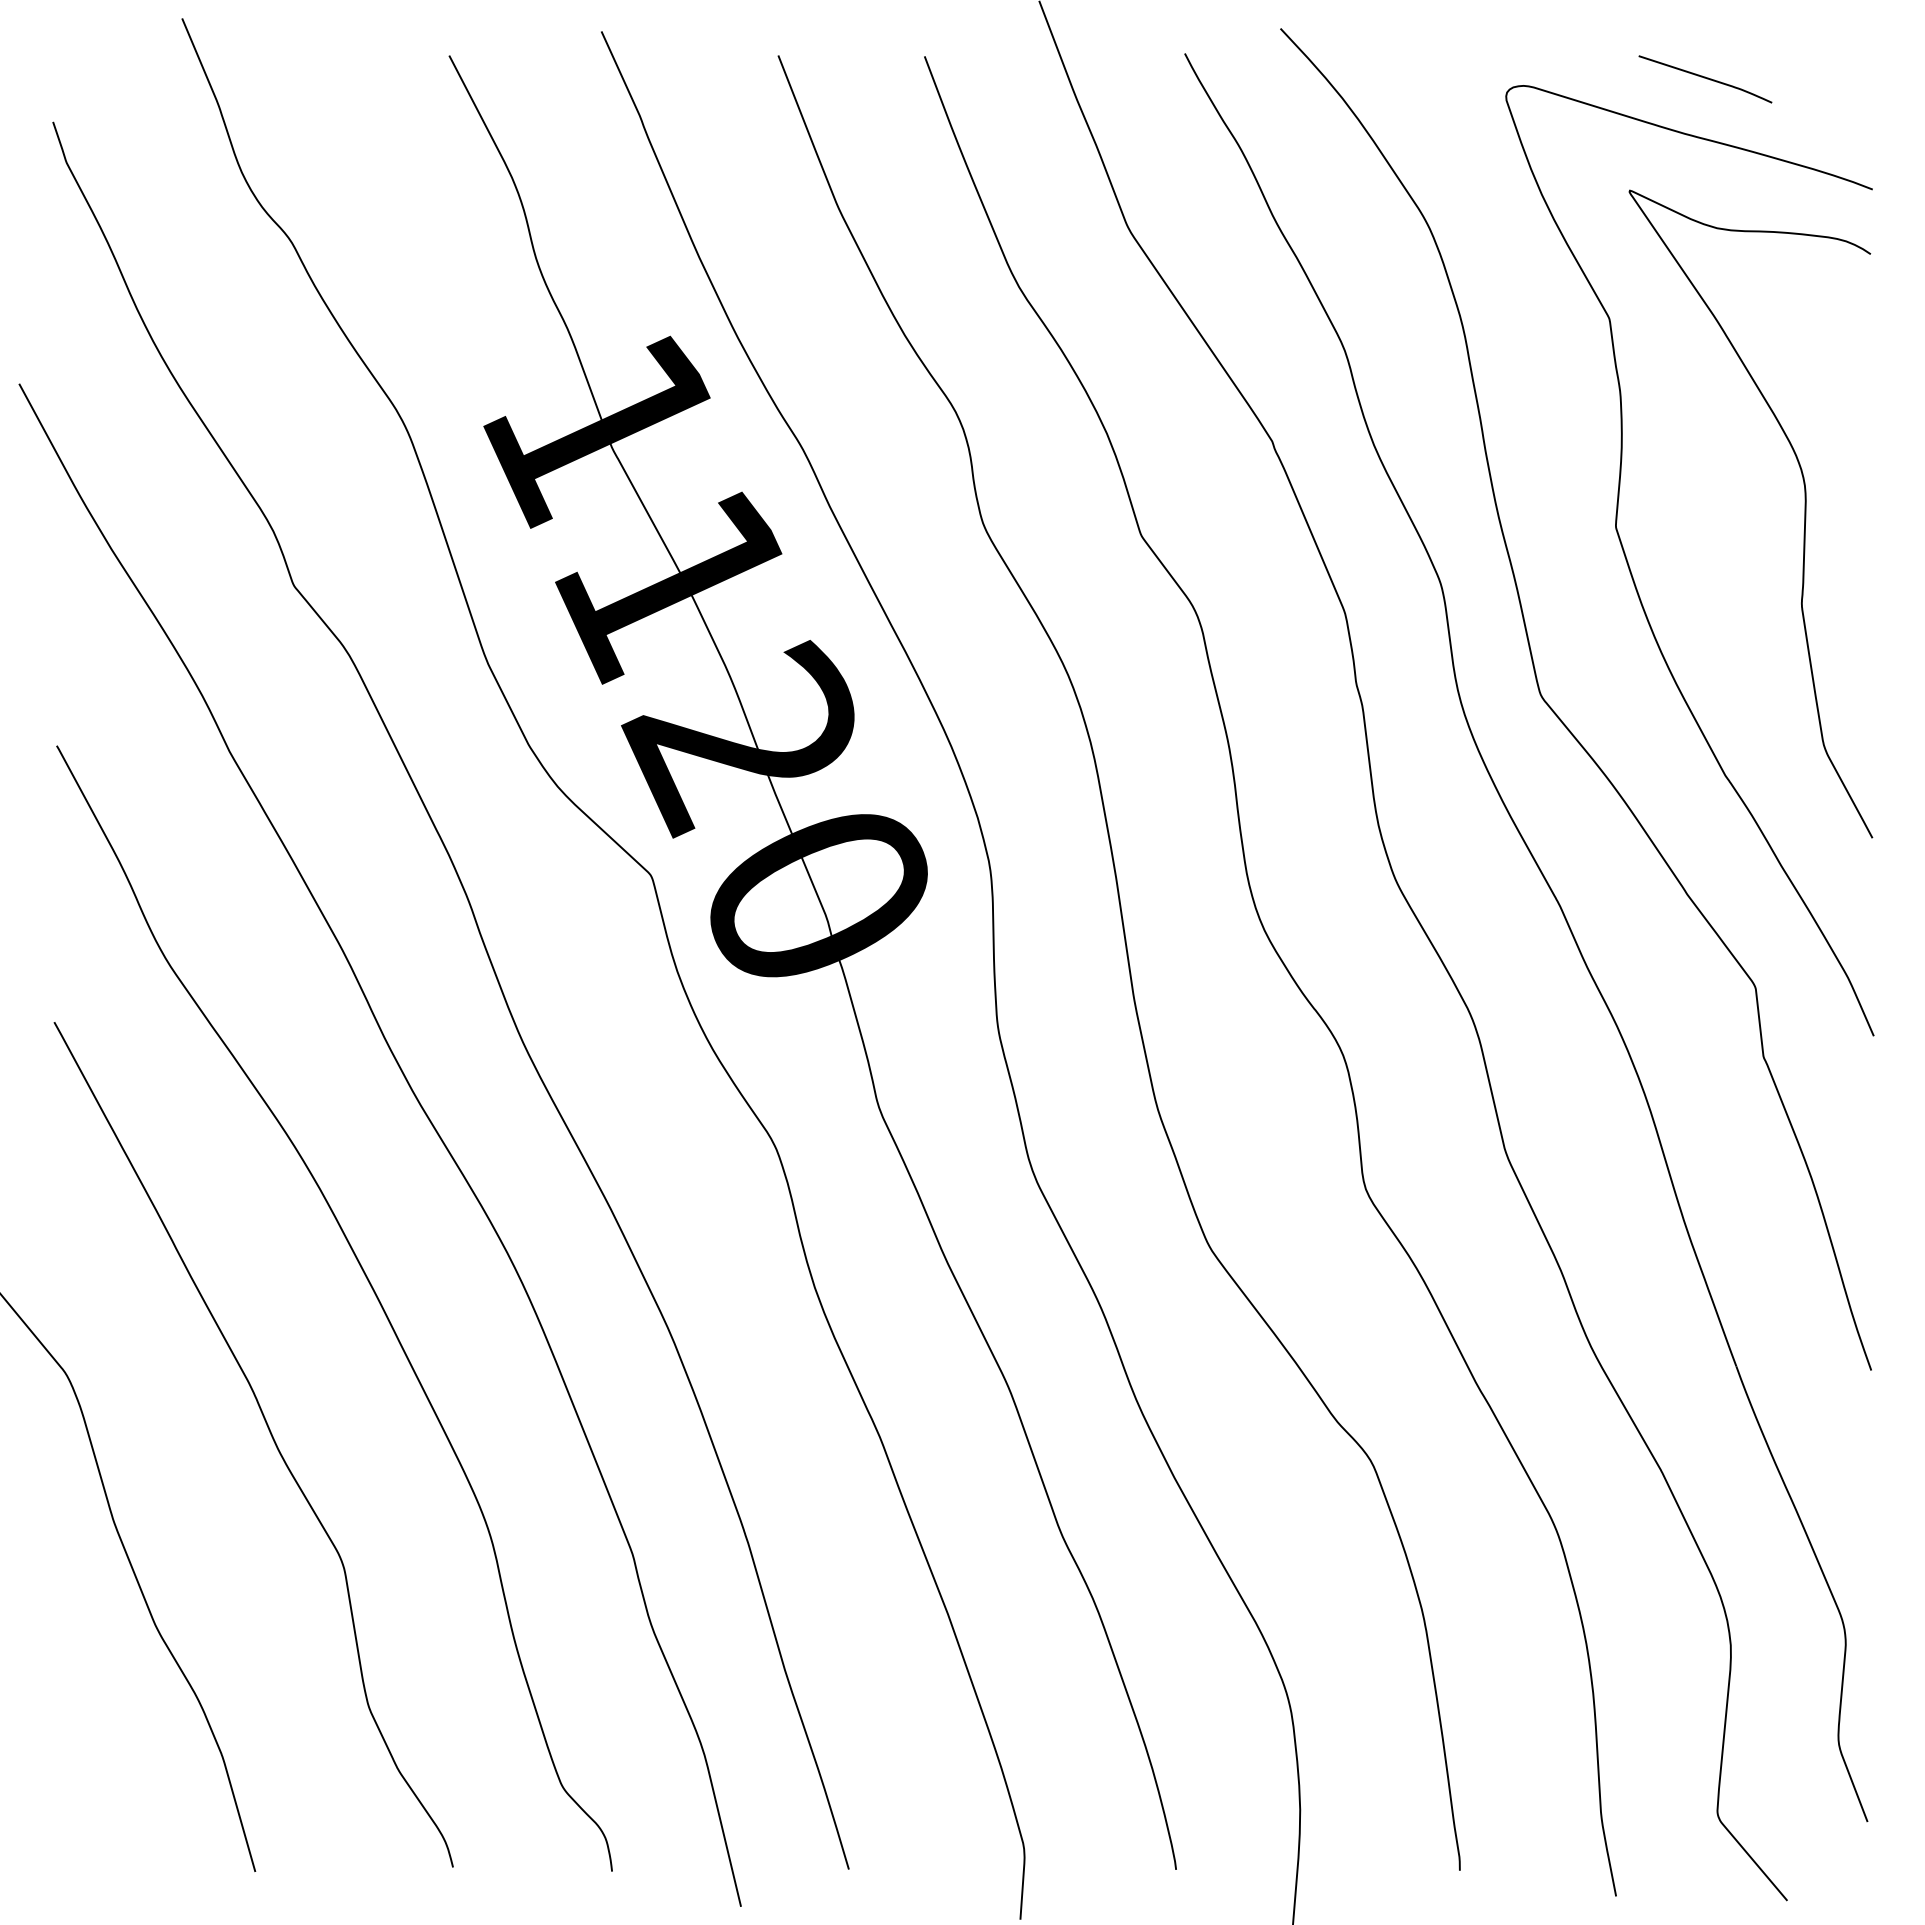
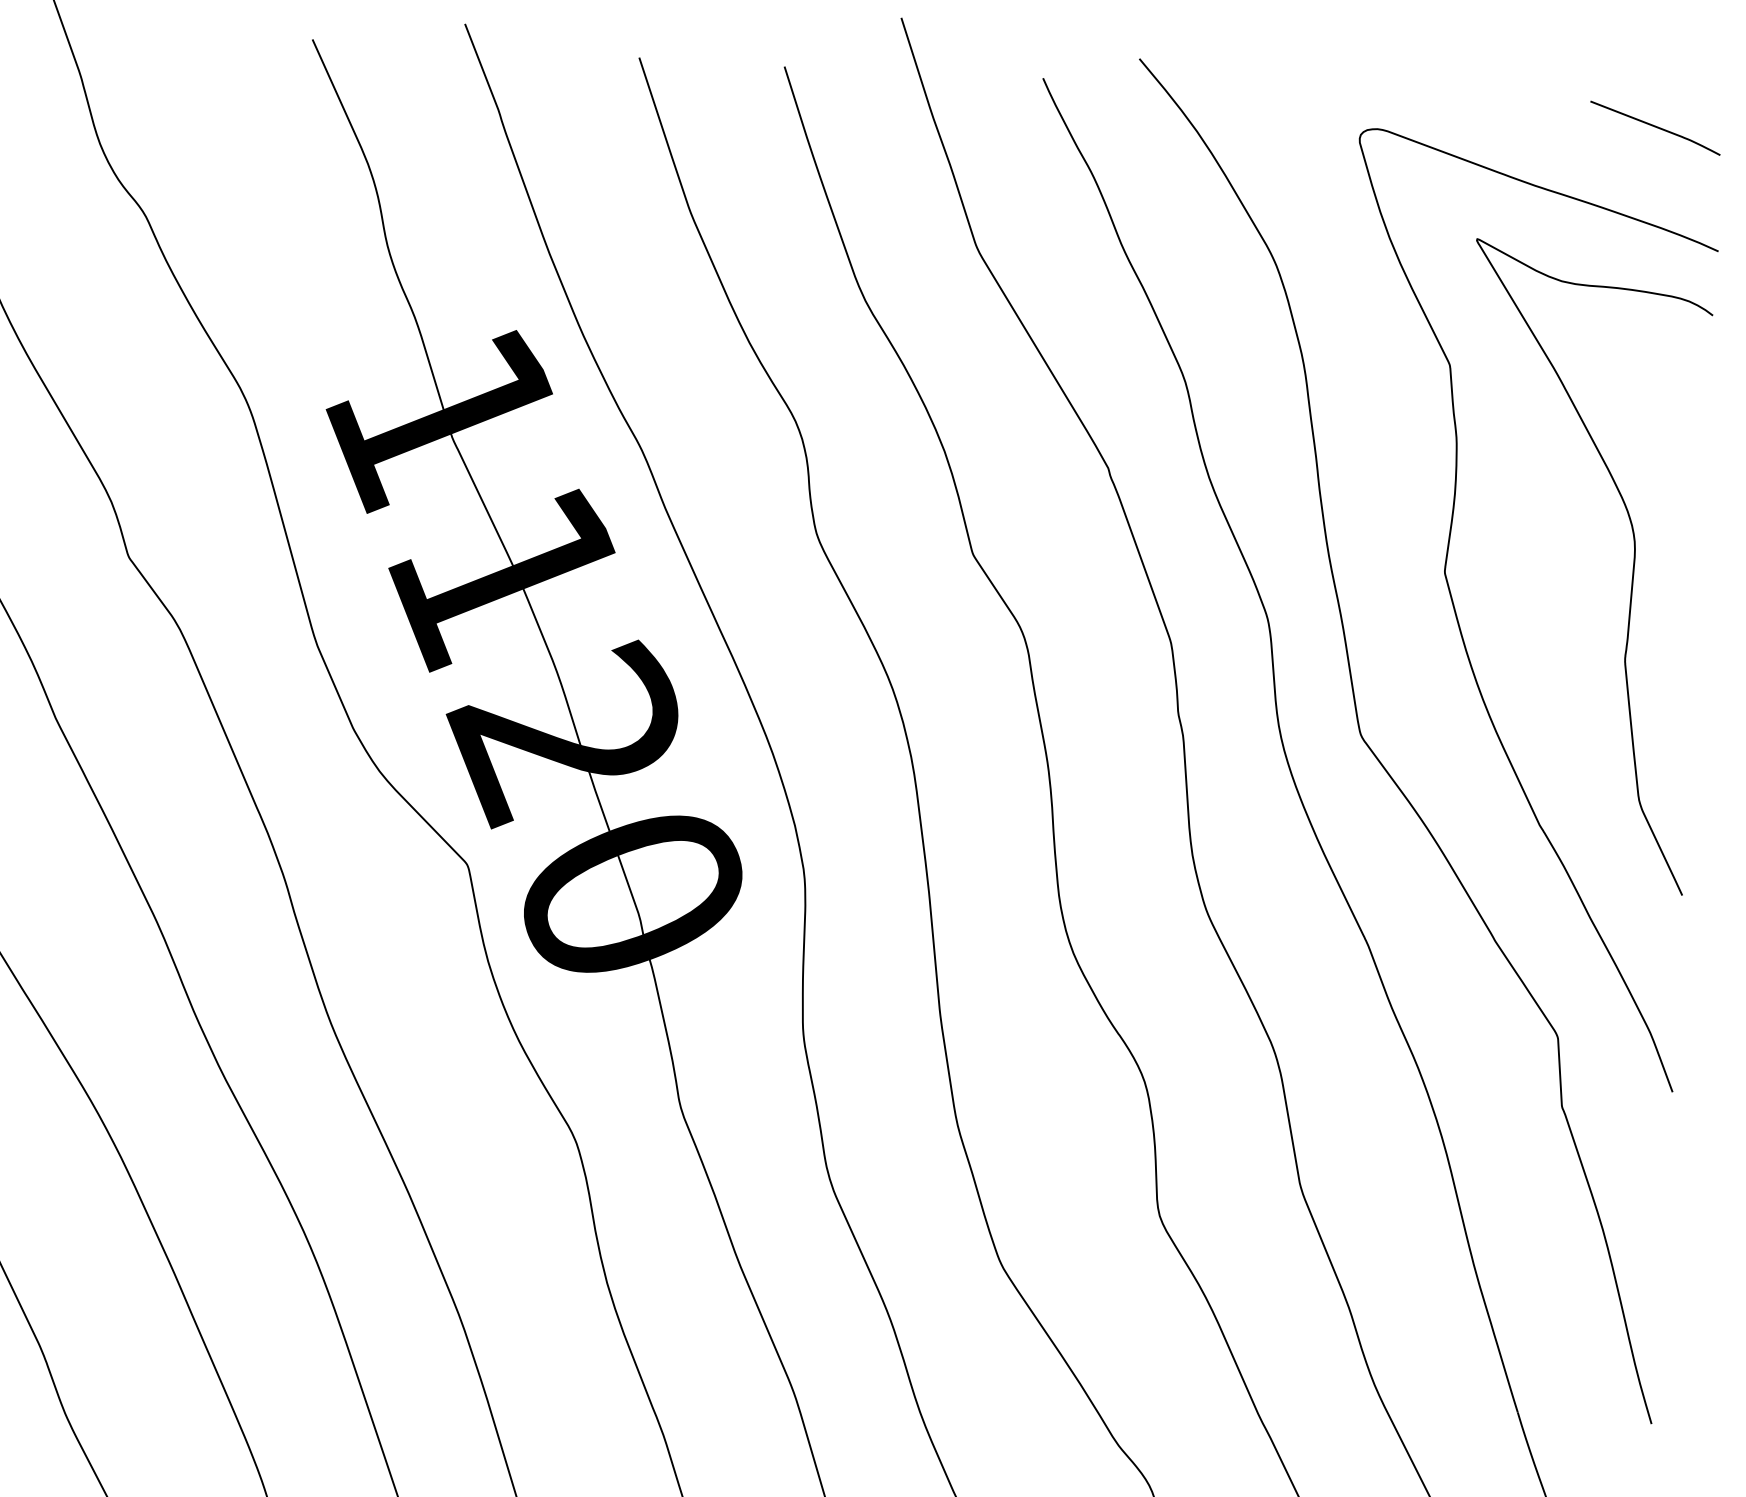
curve: (1705, 78) -> (1655, 127), moved

